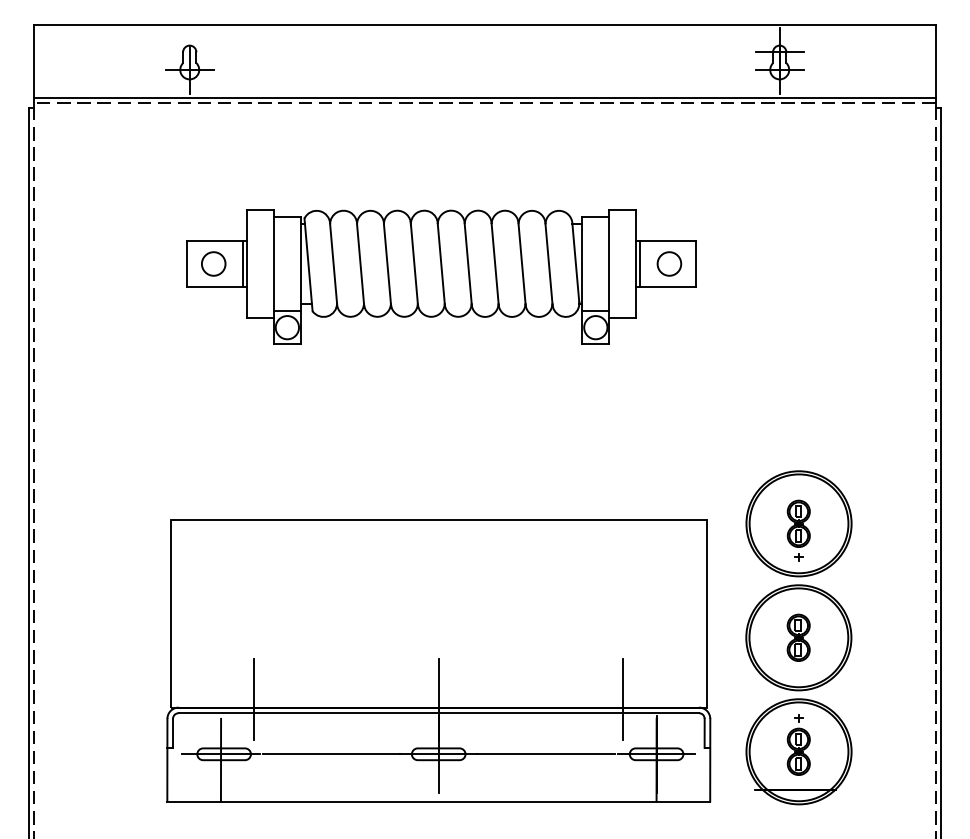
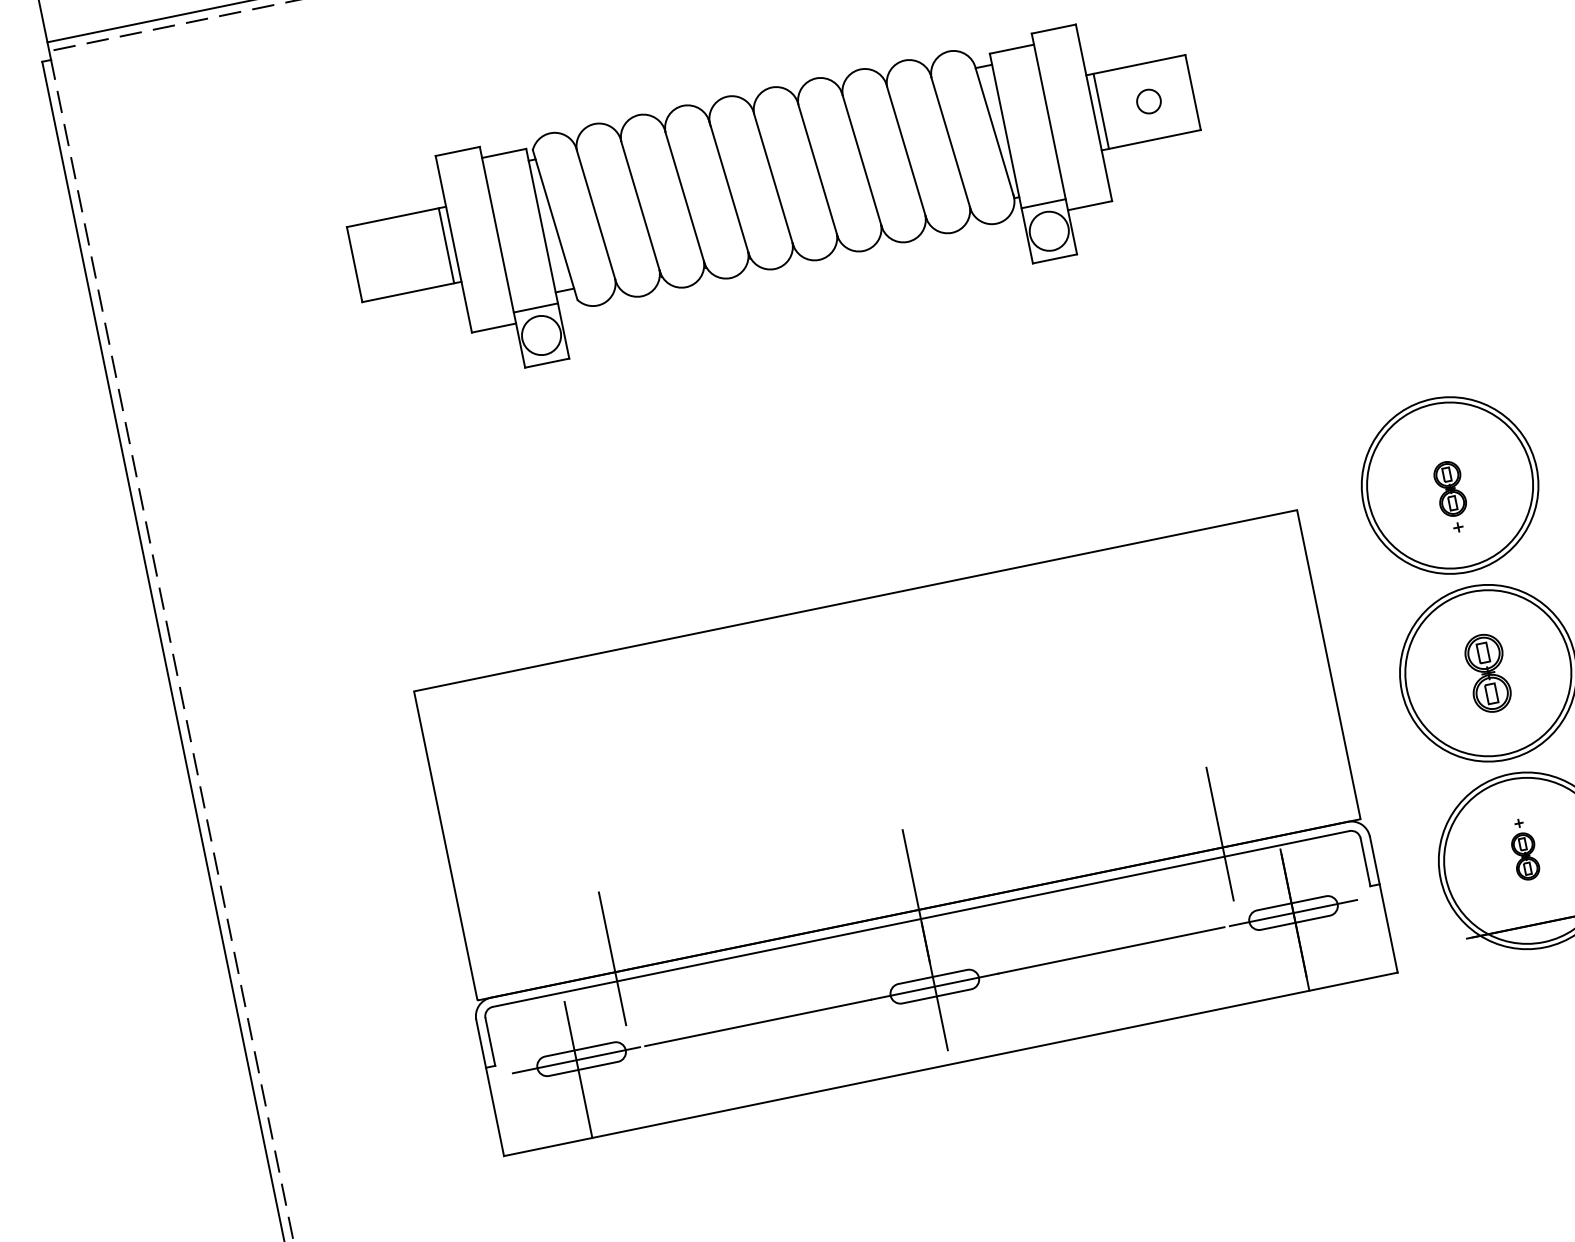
circle: (213, 263) -> (398, 254), removed
circle: (669, 263) -> (1148, 100), size x0.6
part: (798, 530) -> (1451, 496), size x0.7
part: (798, 744) -> (1523, 848), size x0.6

